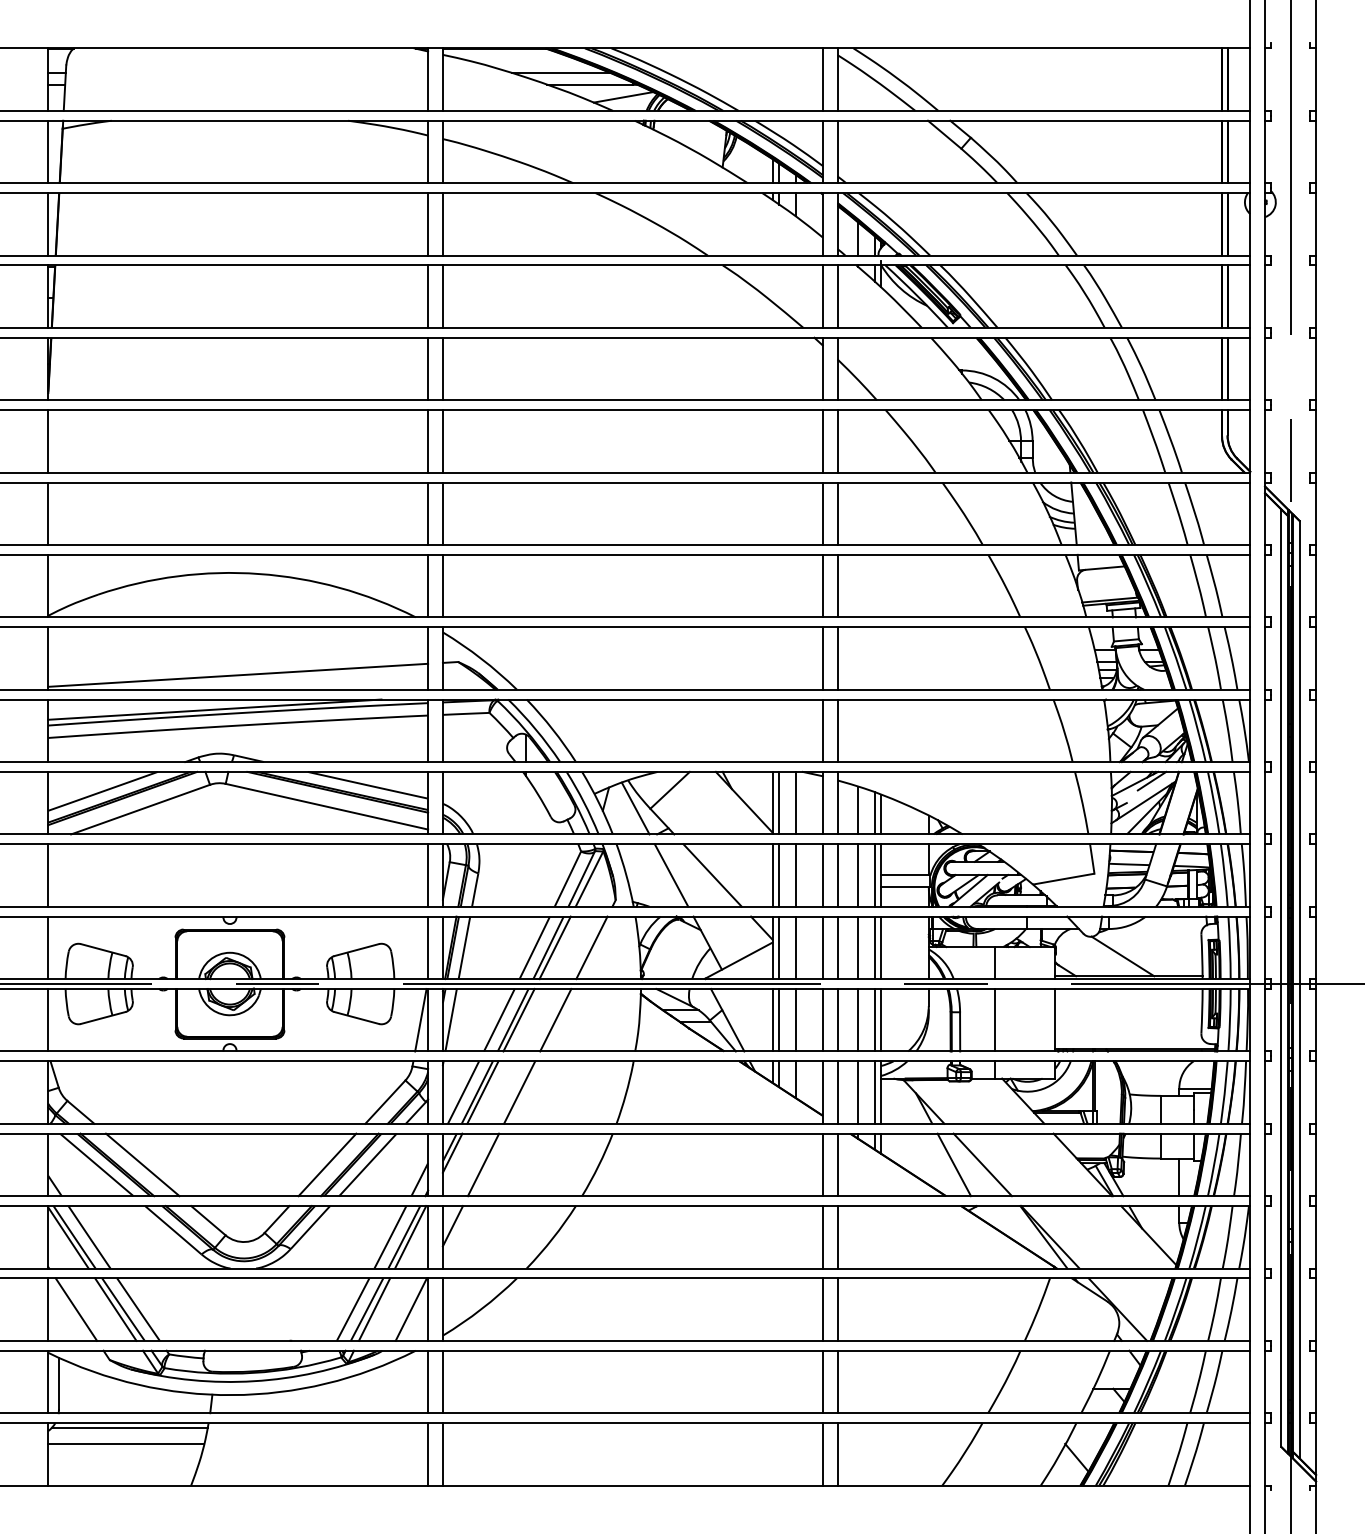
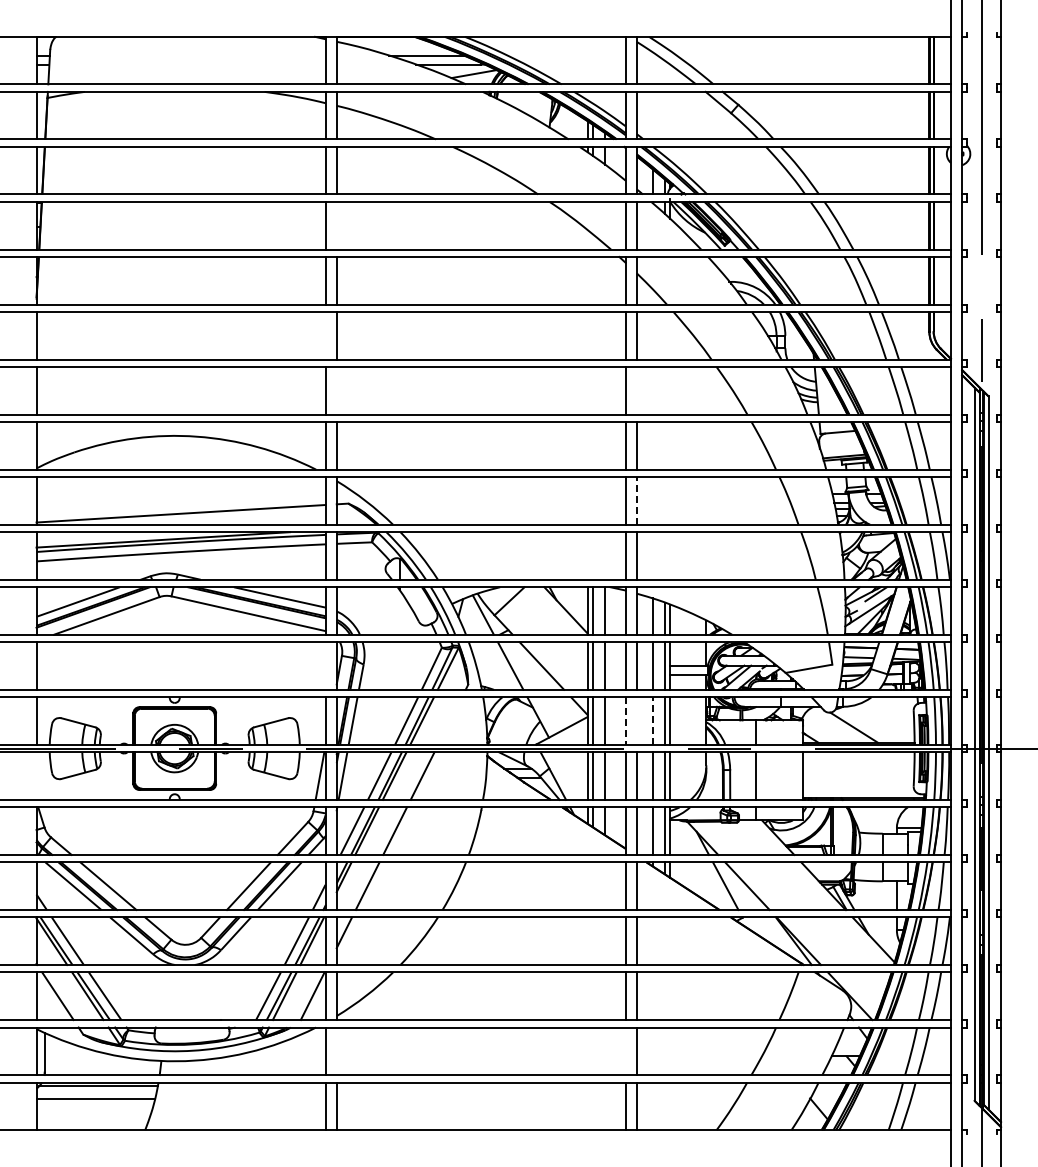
line: (442, 296) -> (336, 225), removed
line: (428, 440) -> (325, 335), removed
line: (442, 513) -> (336, 390), removed
line: (836, 513) -> (636, 390), removed
line: (836, 657) -> (636, 500), solid -> dashed
line: (428, 874) -> (325, 665), removed
line: (591, 947) -> (449, 720), removed
line: (836, 947) -> (636, 720), removed
line: (822, 948) -> (625, 721), solid -> dashed
line: (857, 948) -> (652, 721), solid -> dashed
line: (48, 1019) -> (36, 775), removed
line: (442, 1382) -> (336, 1051), removed
line: (822, 1382) -> (625, 1051), removed

